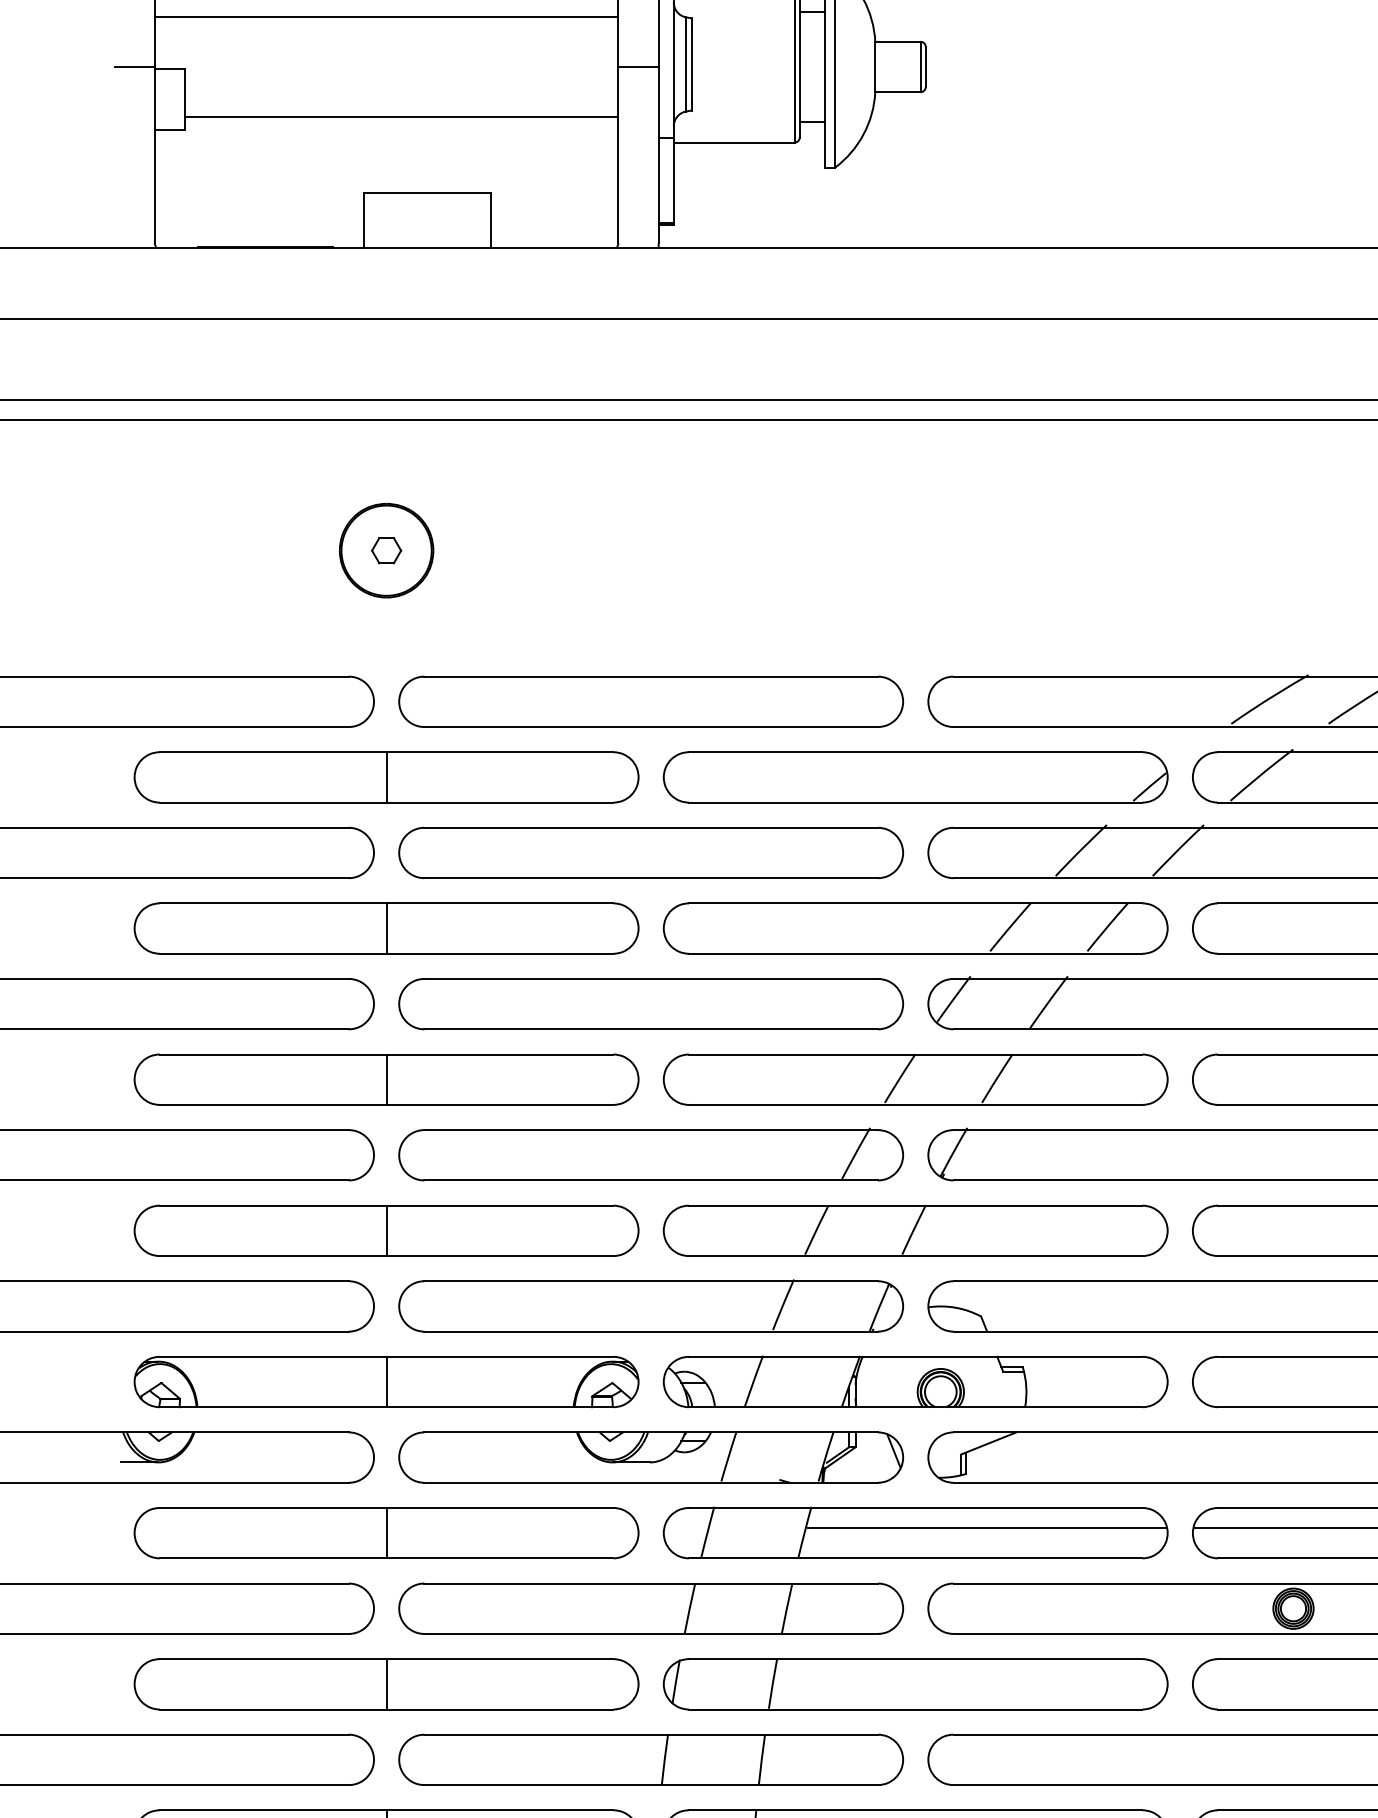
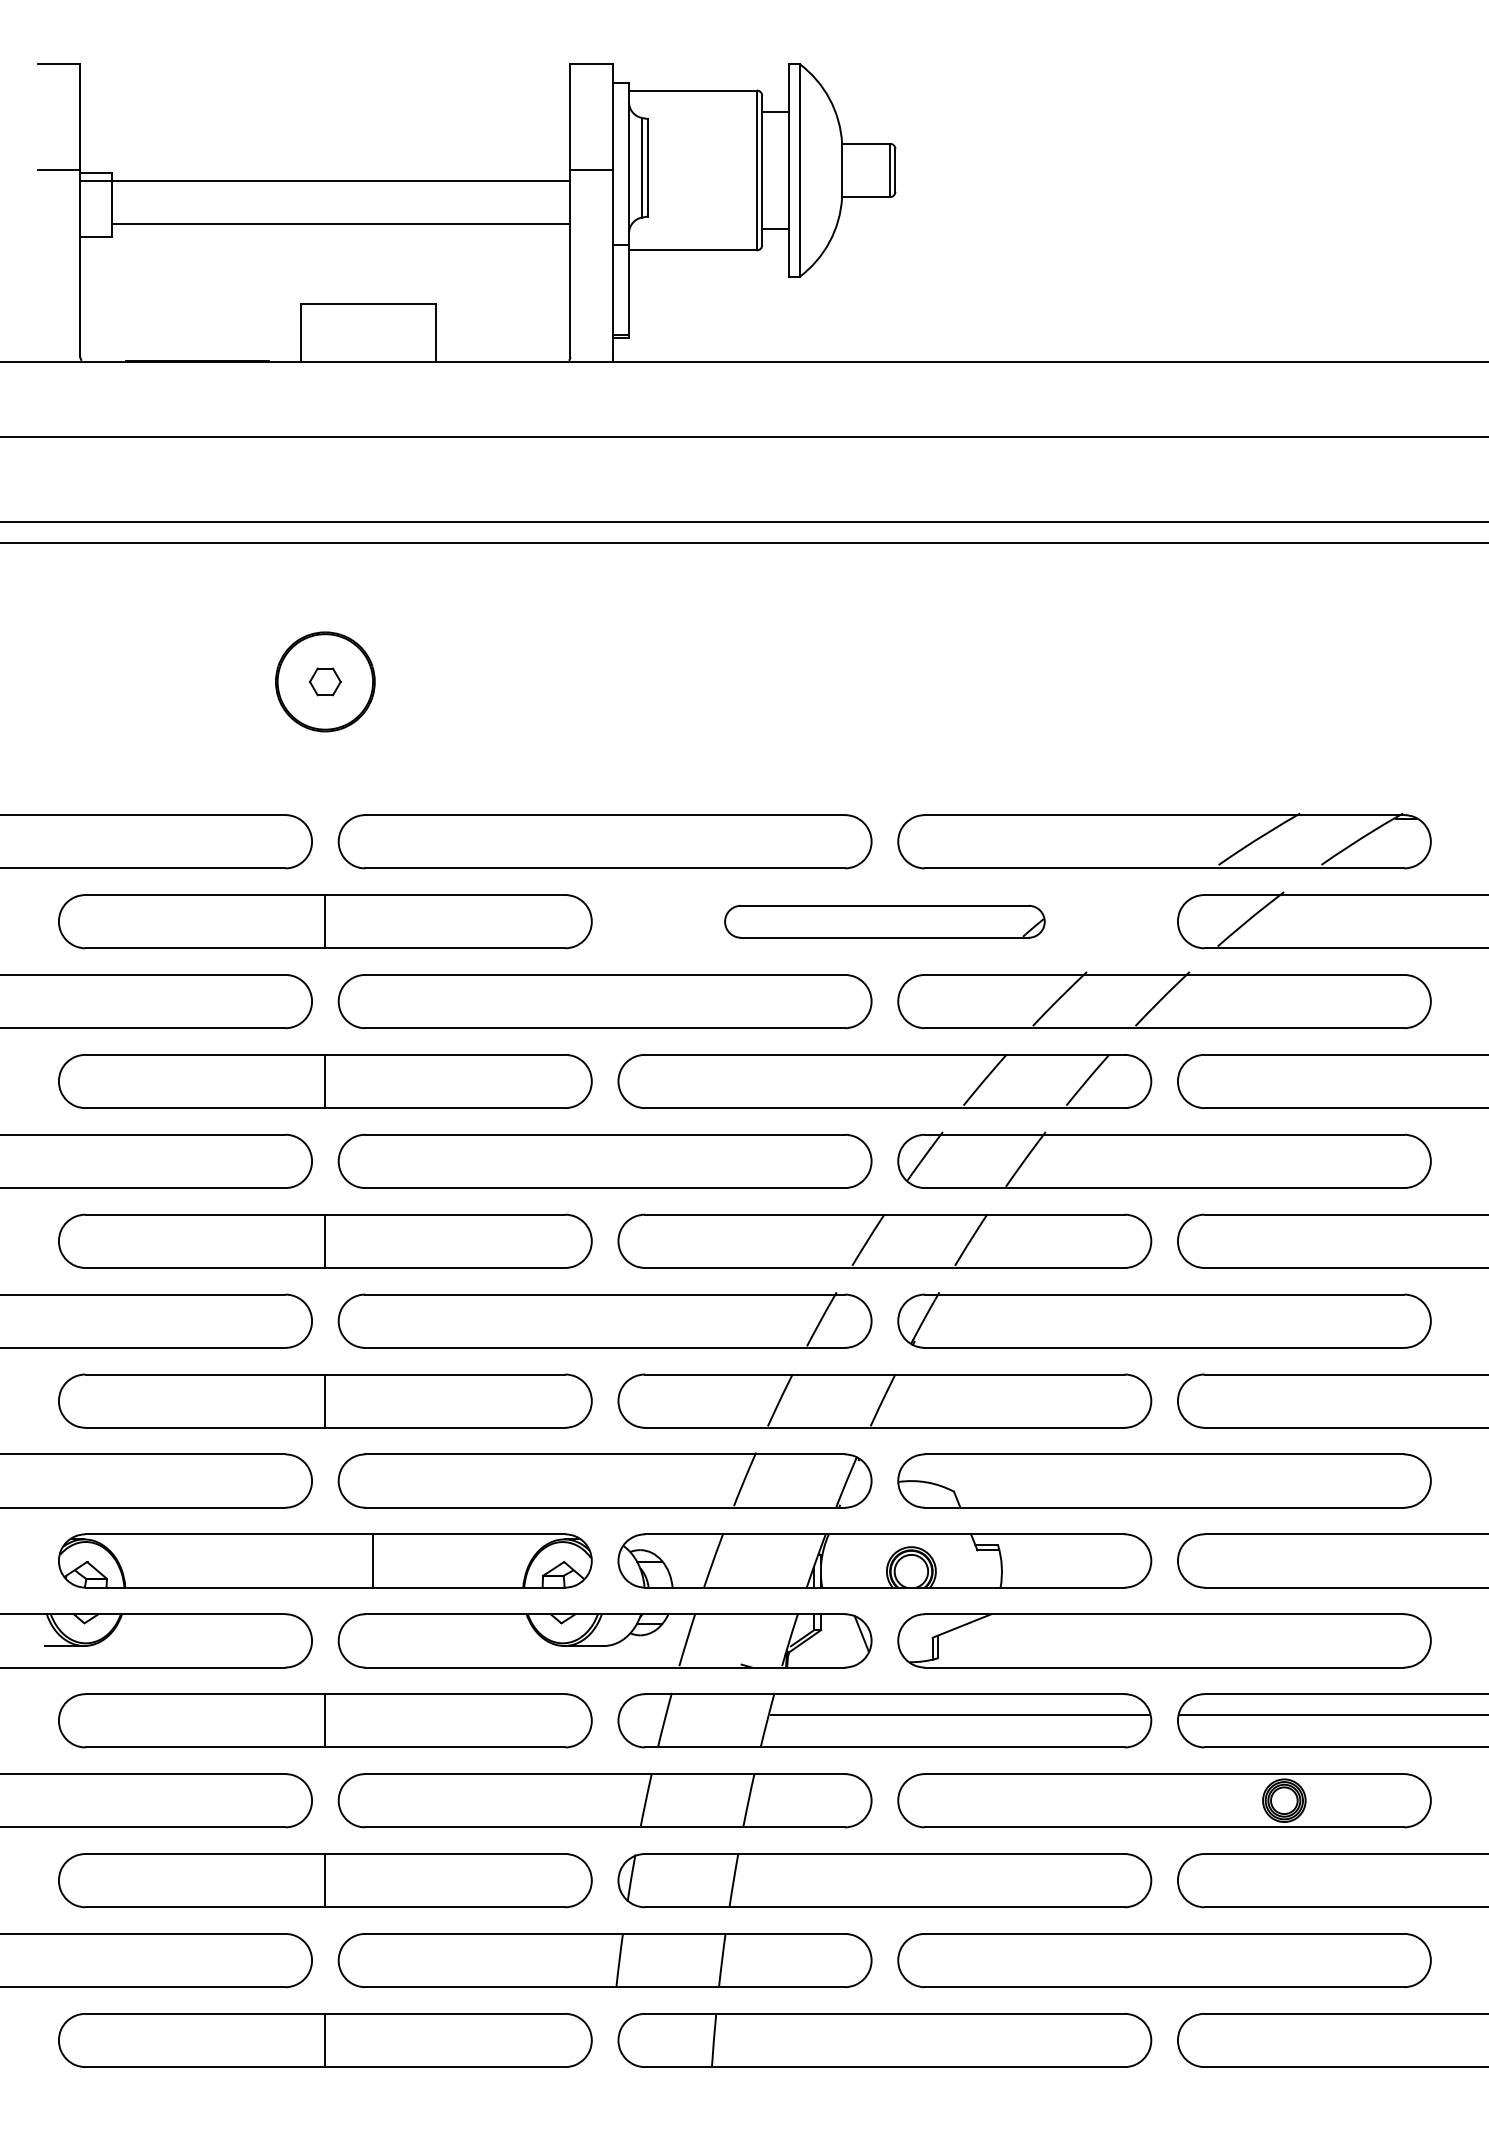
line: (386, 16) -> (325, 181), moved
part: (915, 777) -> (884, 921), size x0.6
line: (386, 1381) -> (373, 1560), moved

